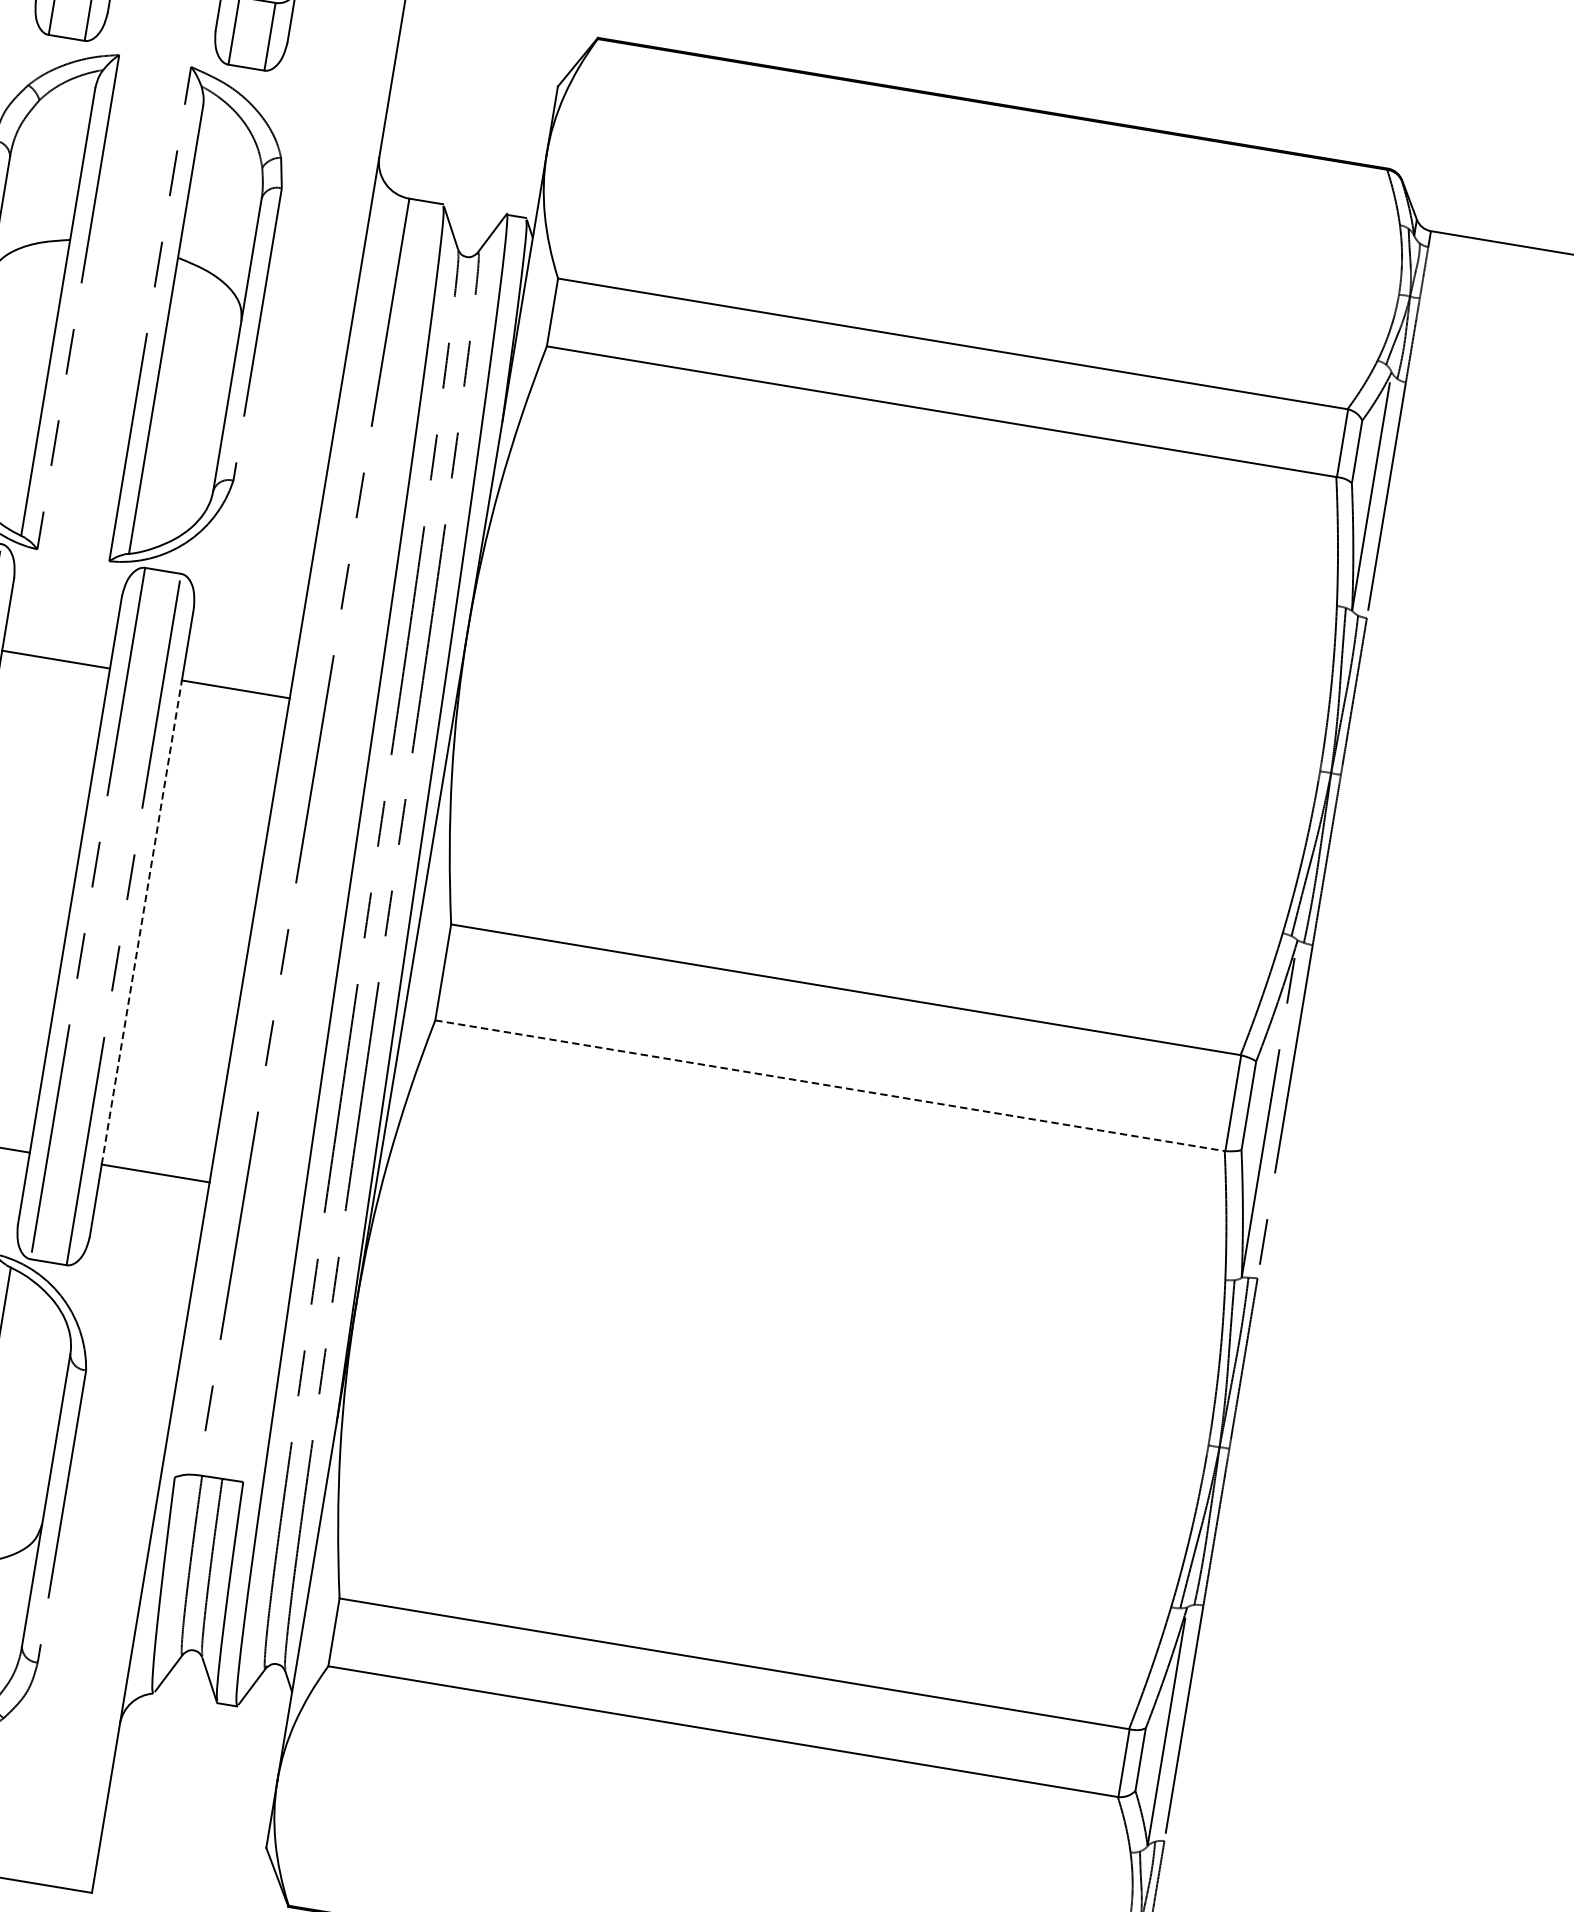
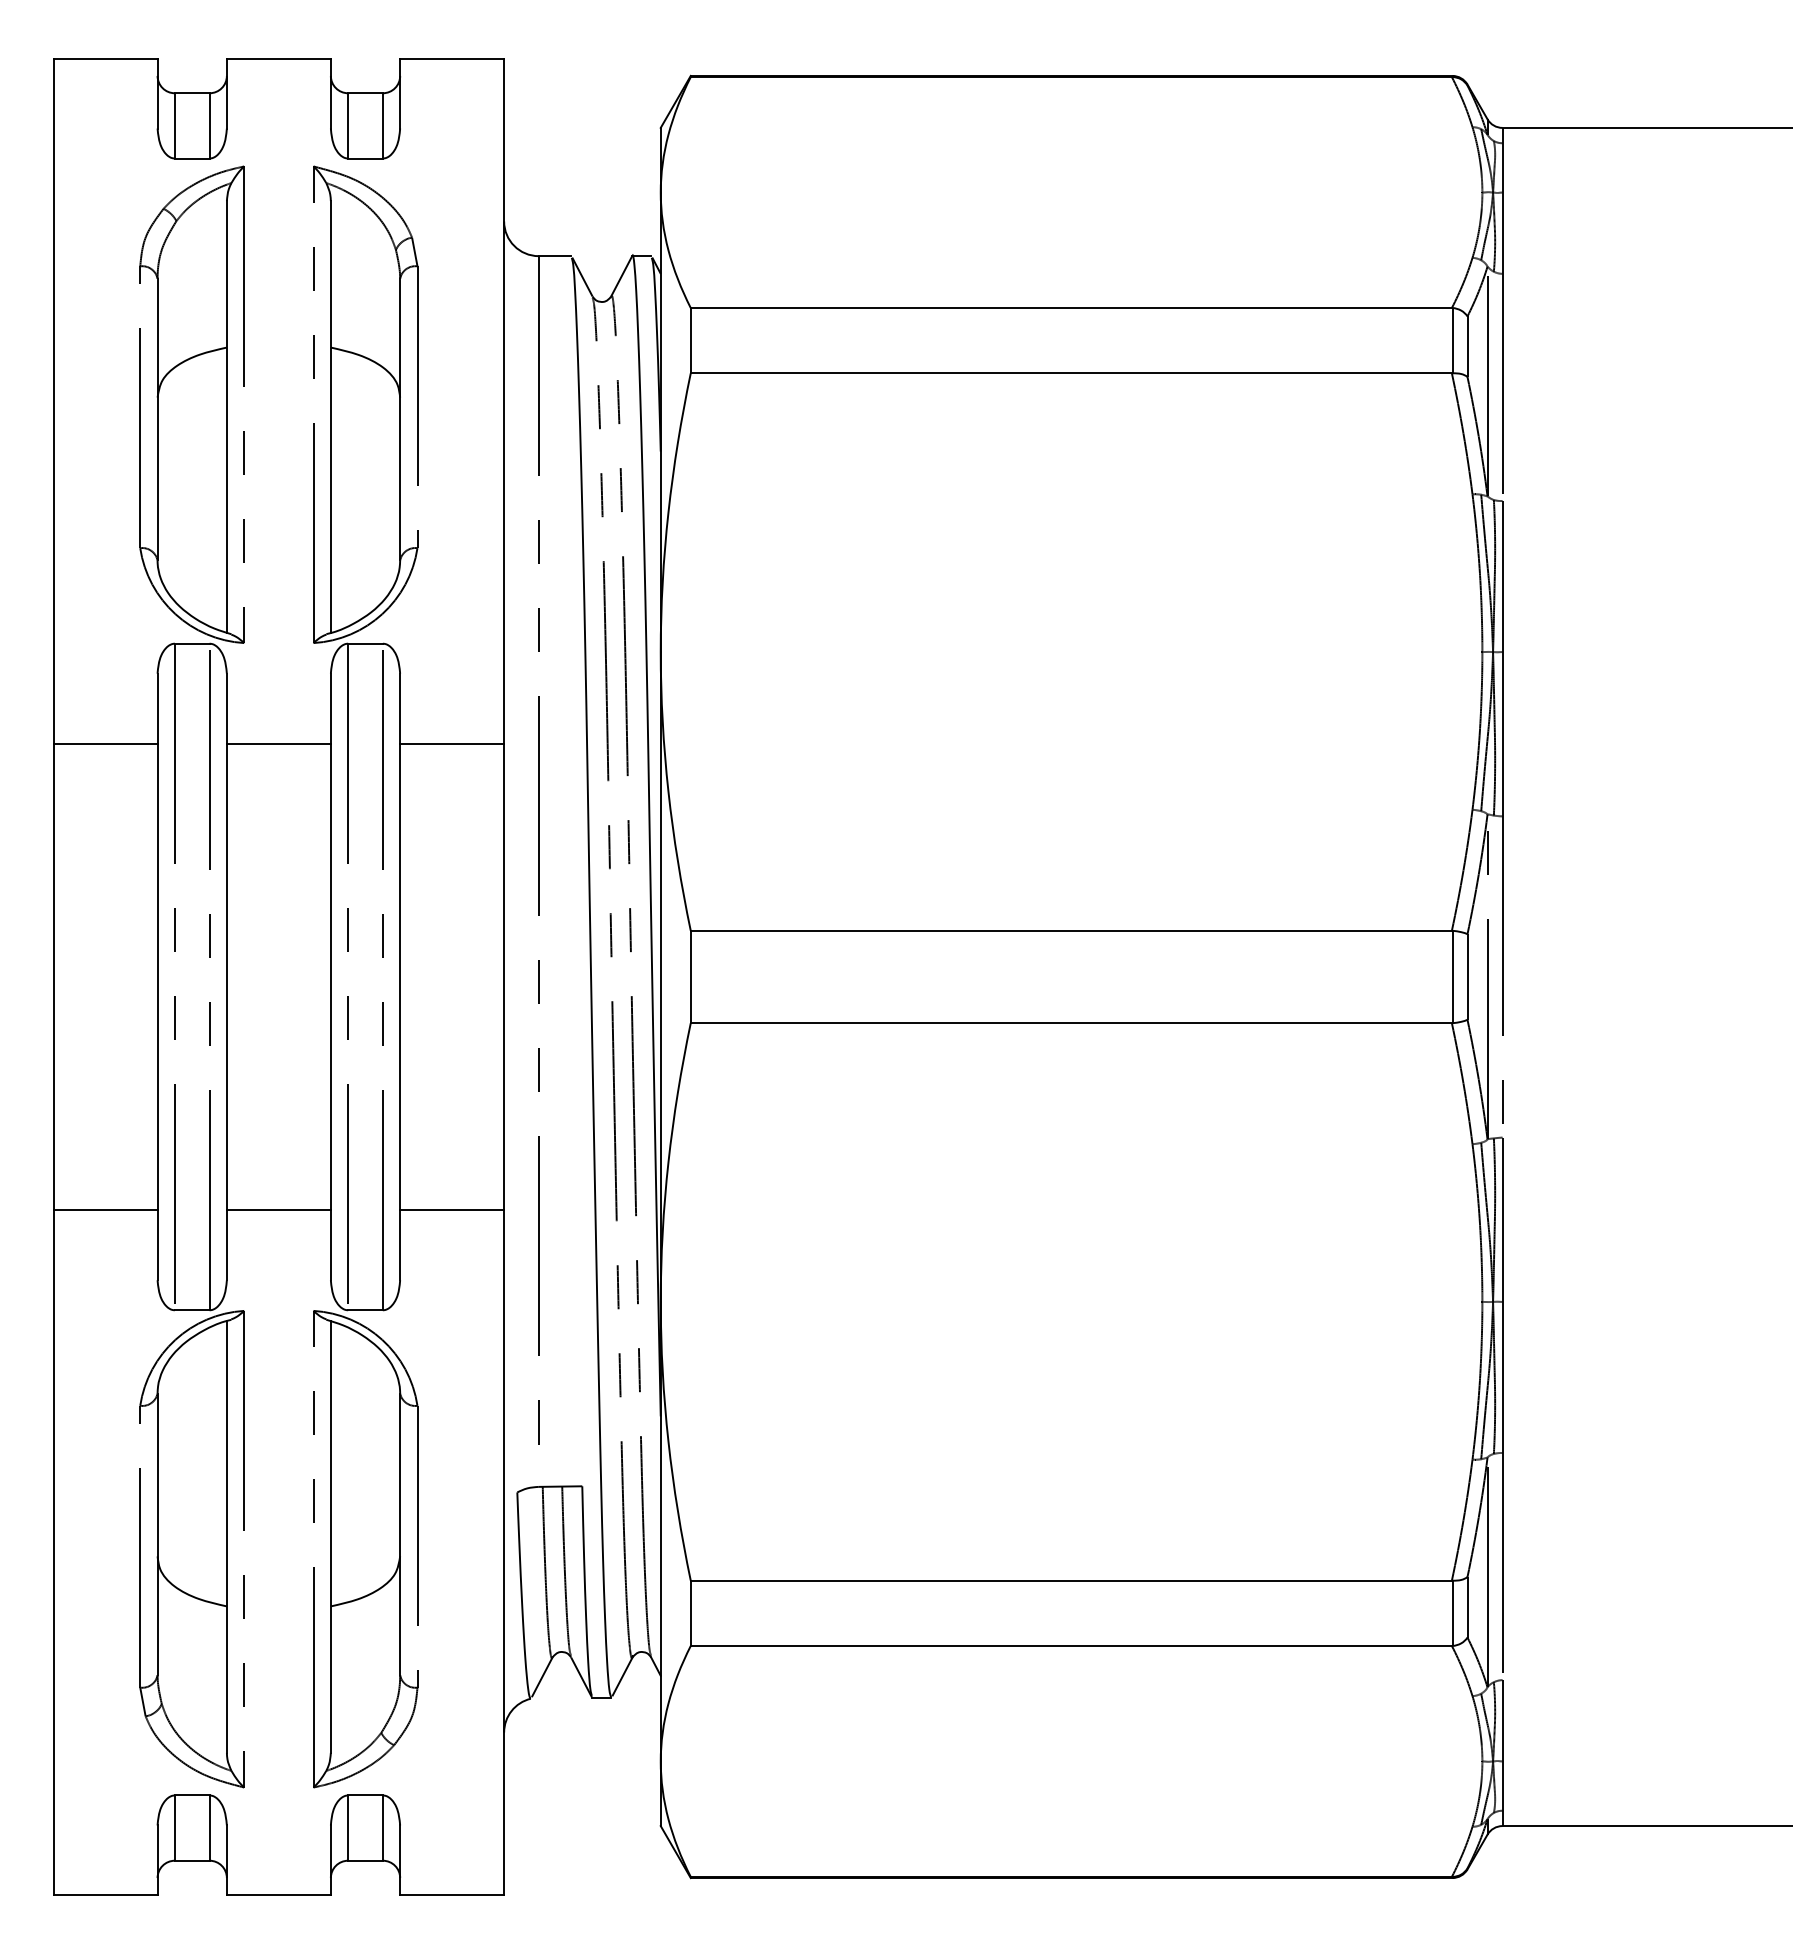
line: (142, 922) -> (400, 976), dashed -> solid
line: (830, 1086) -> (1071, 1023), dashed -> solid

